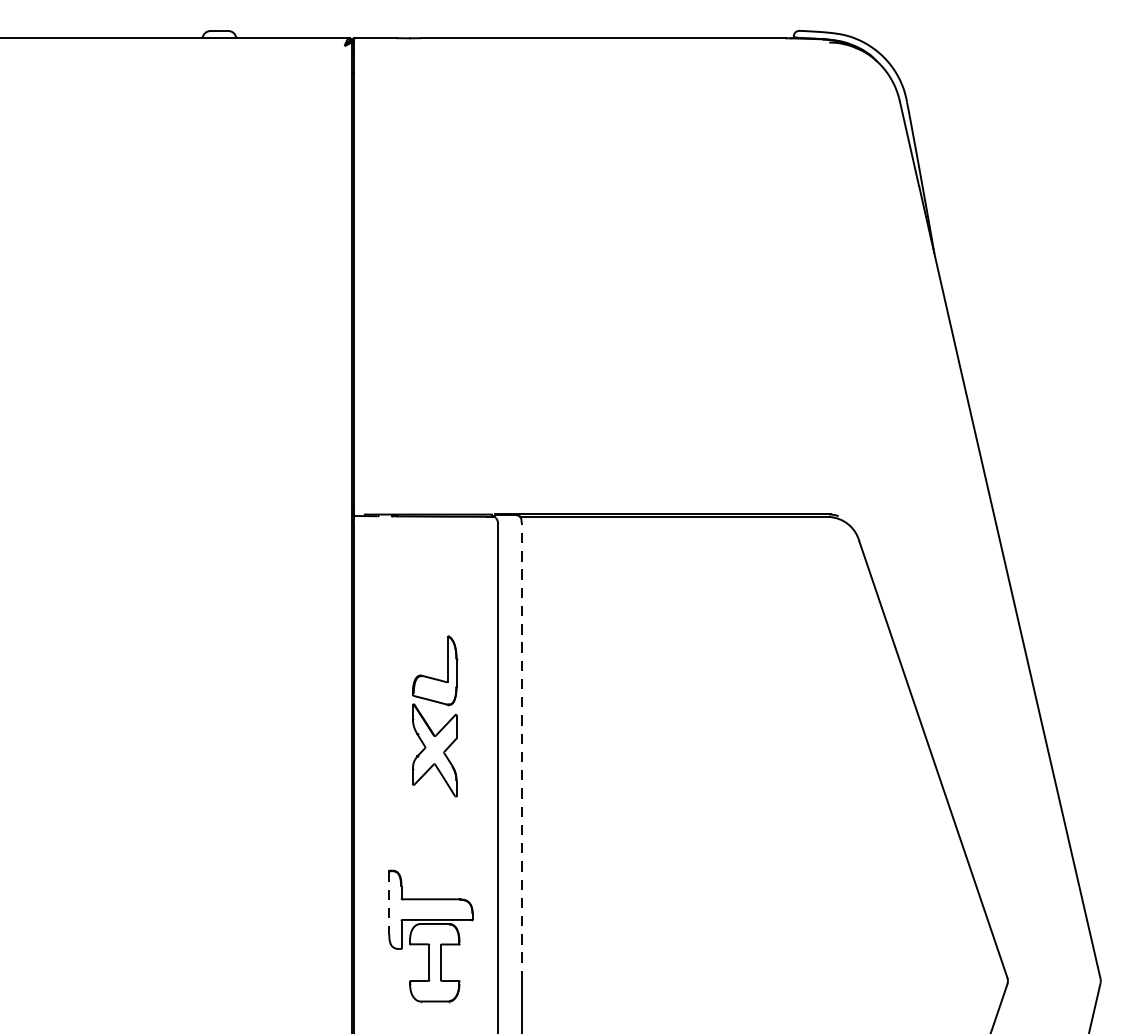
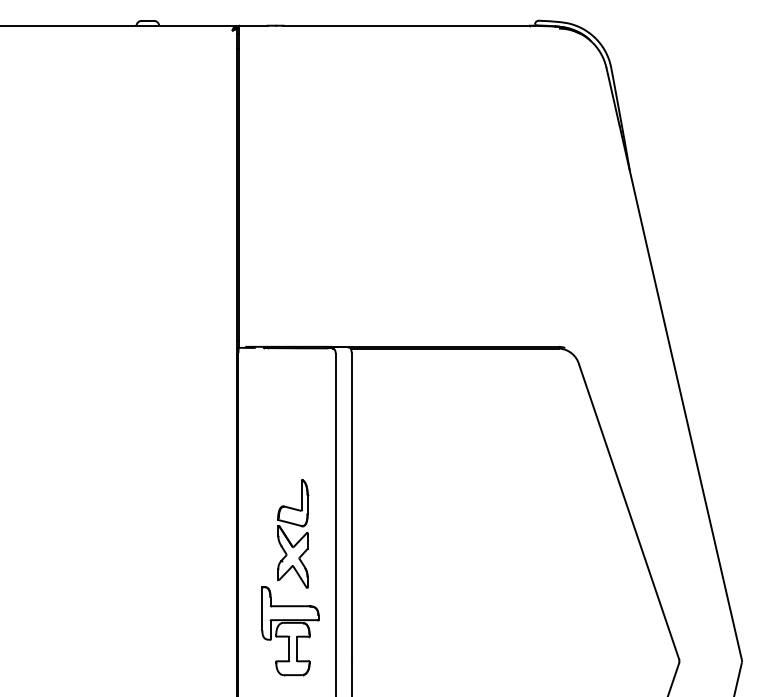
part: (426, 720) -> (287, 536), moved
line: (521, 751) -> (351, 506), dashed -> solid
line: (389, 904) -> (262, 609), dashed -> solid

